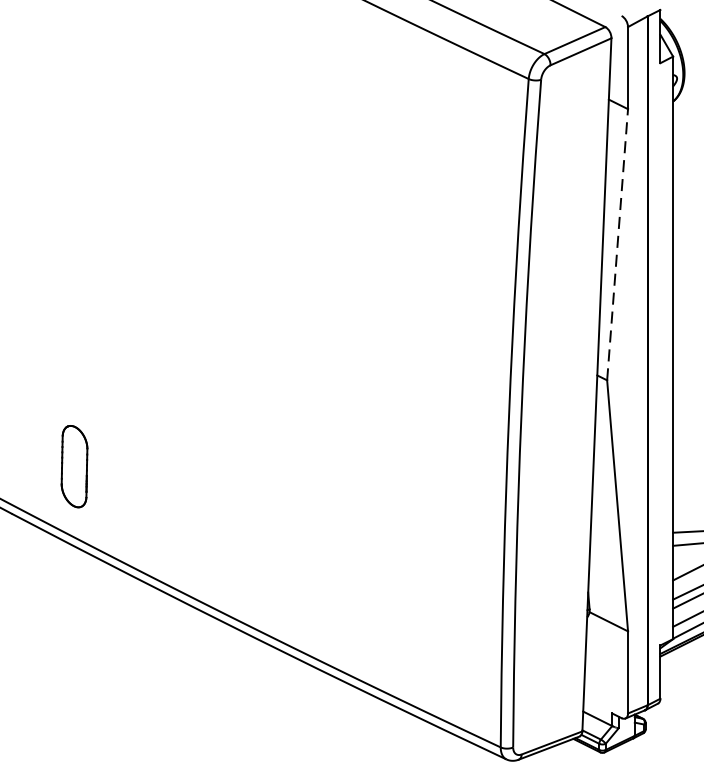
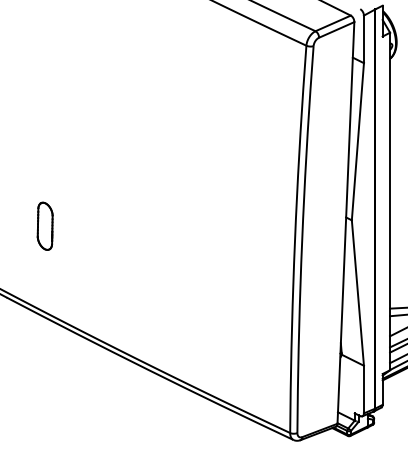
line: (616, 244) -> (357, 141), dashed -> solid
part: (73, 465) -> (44, 225), moved

